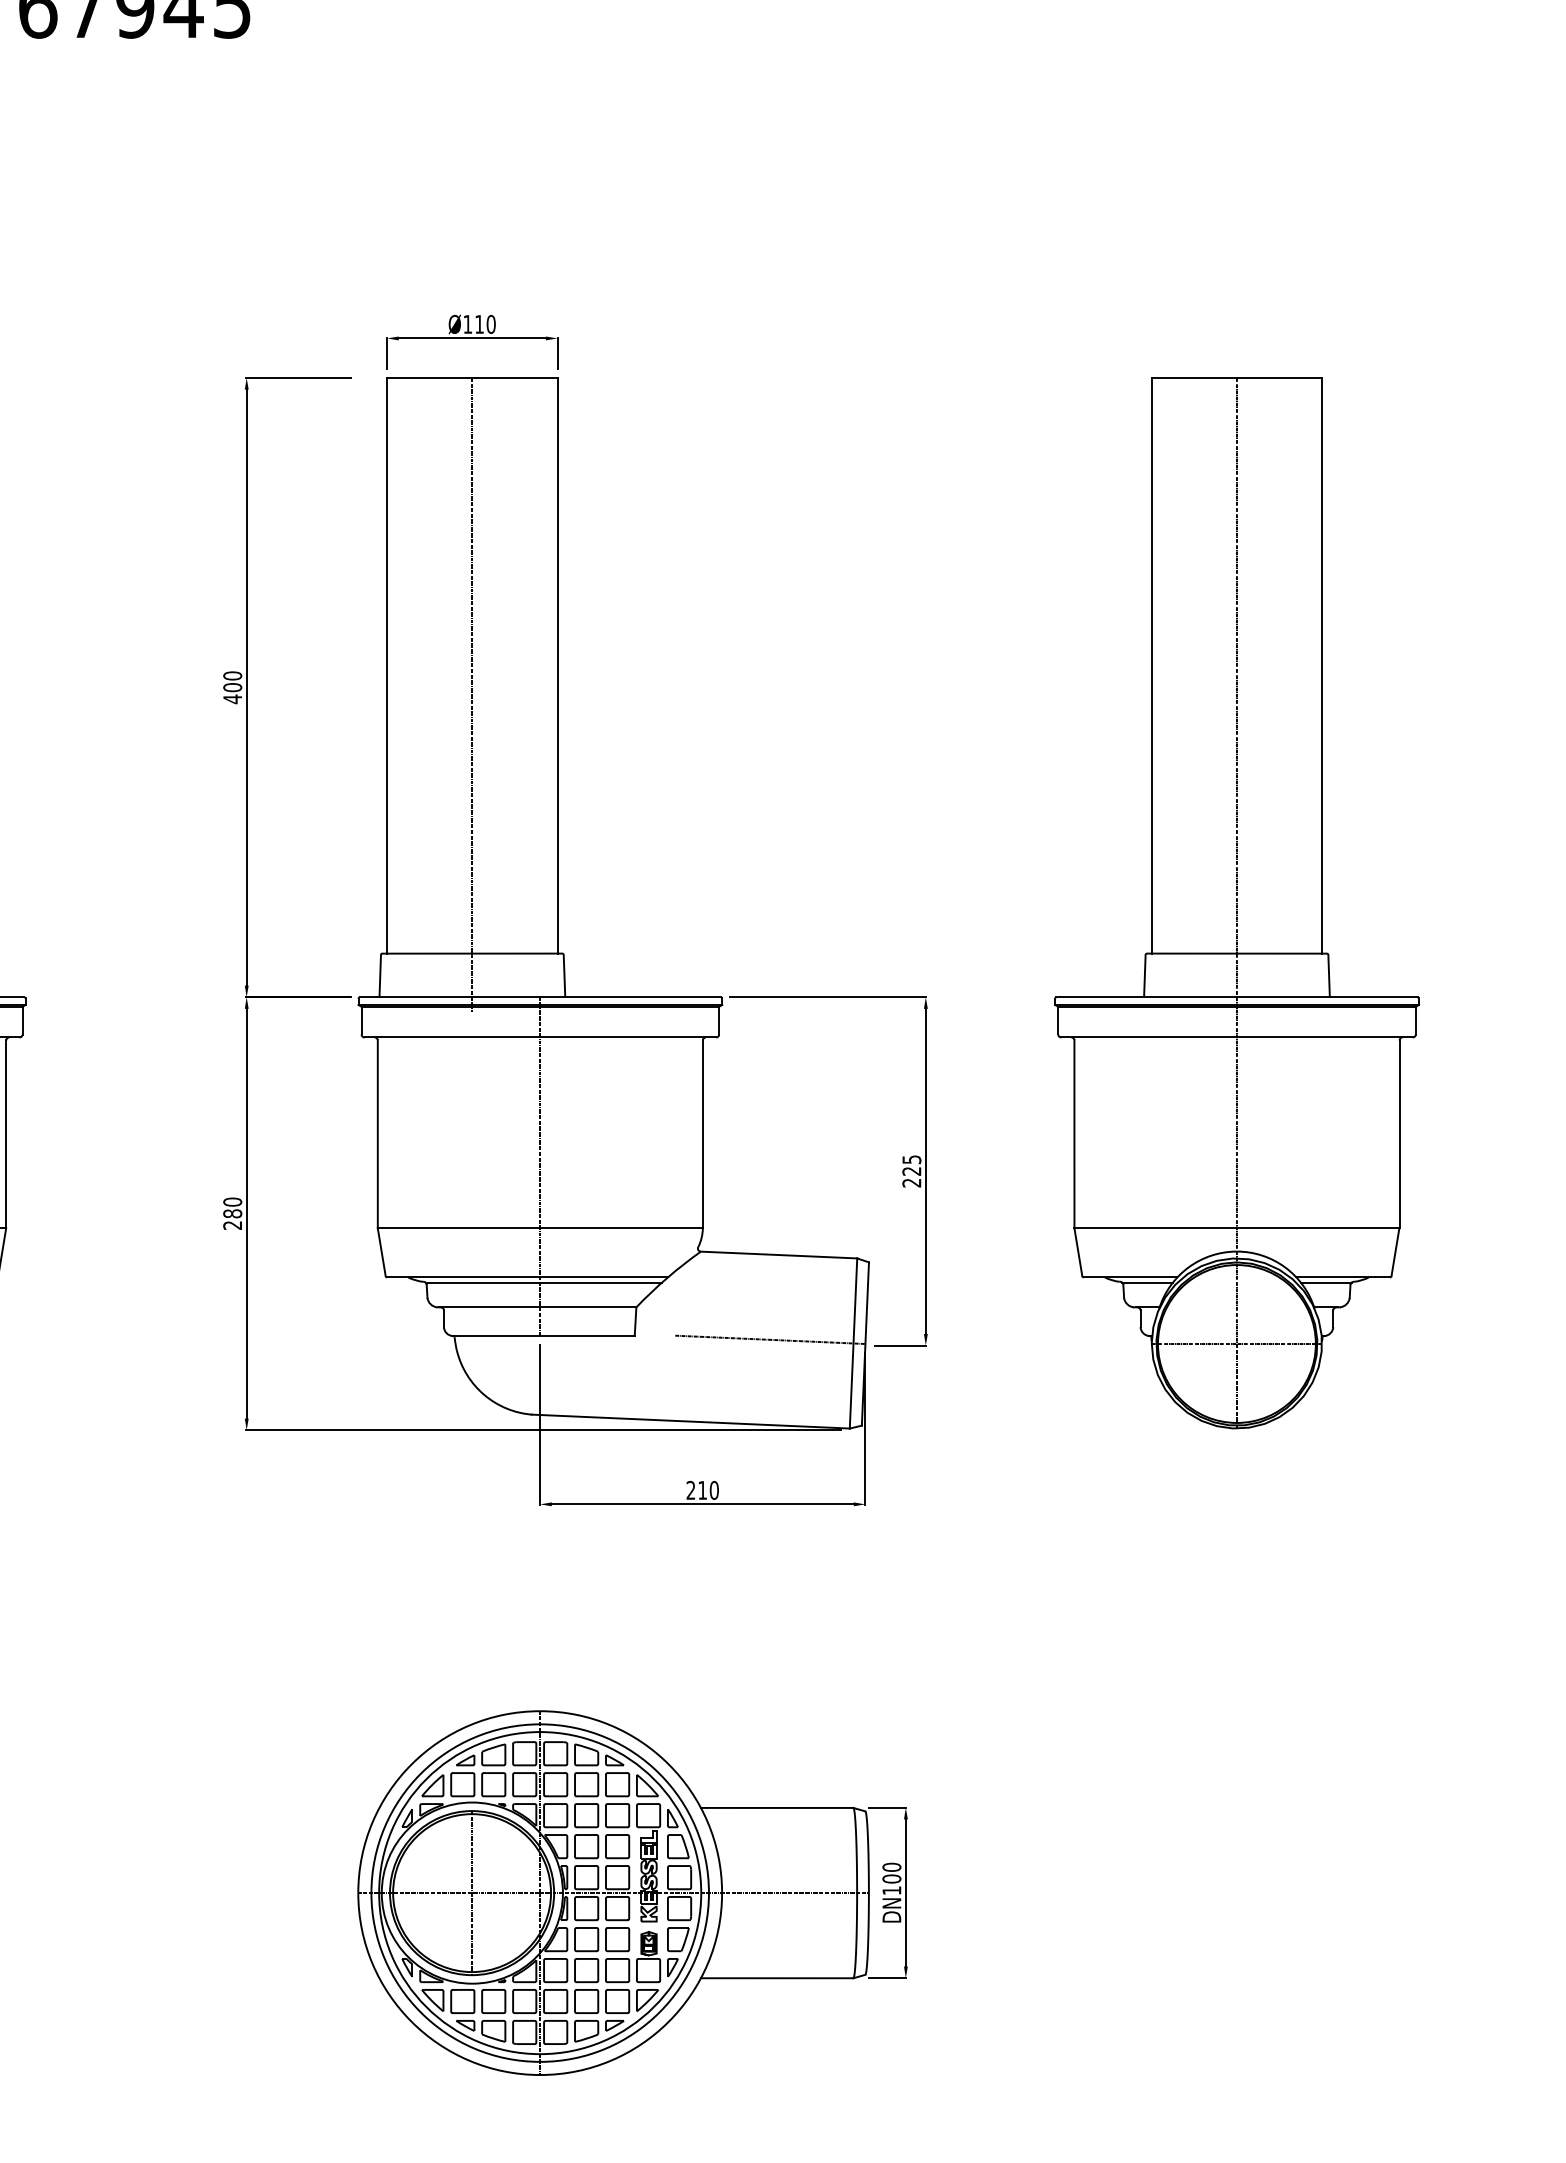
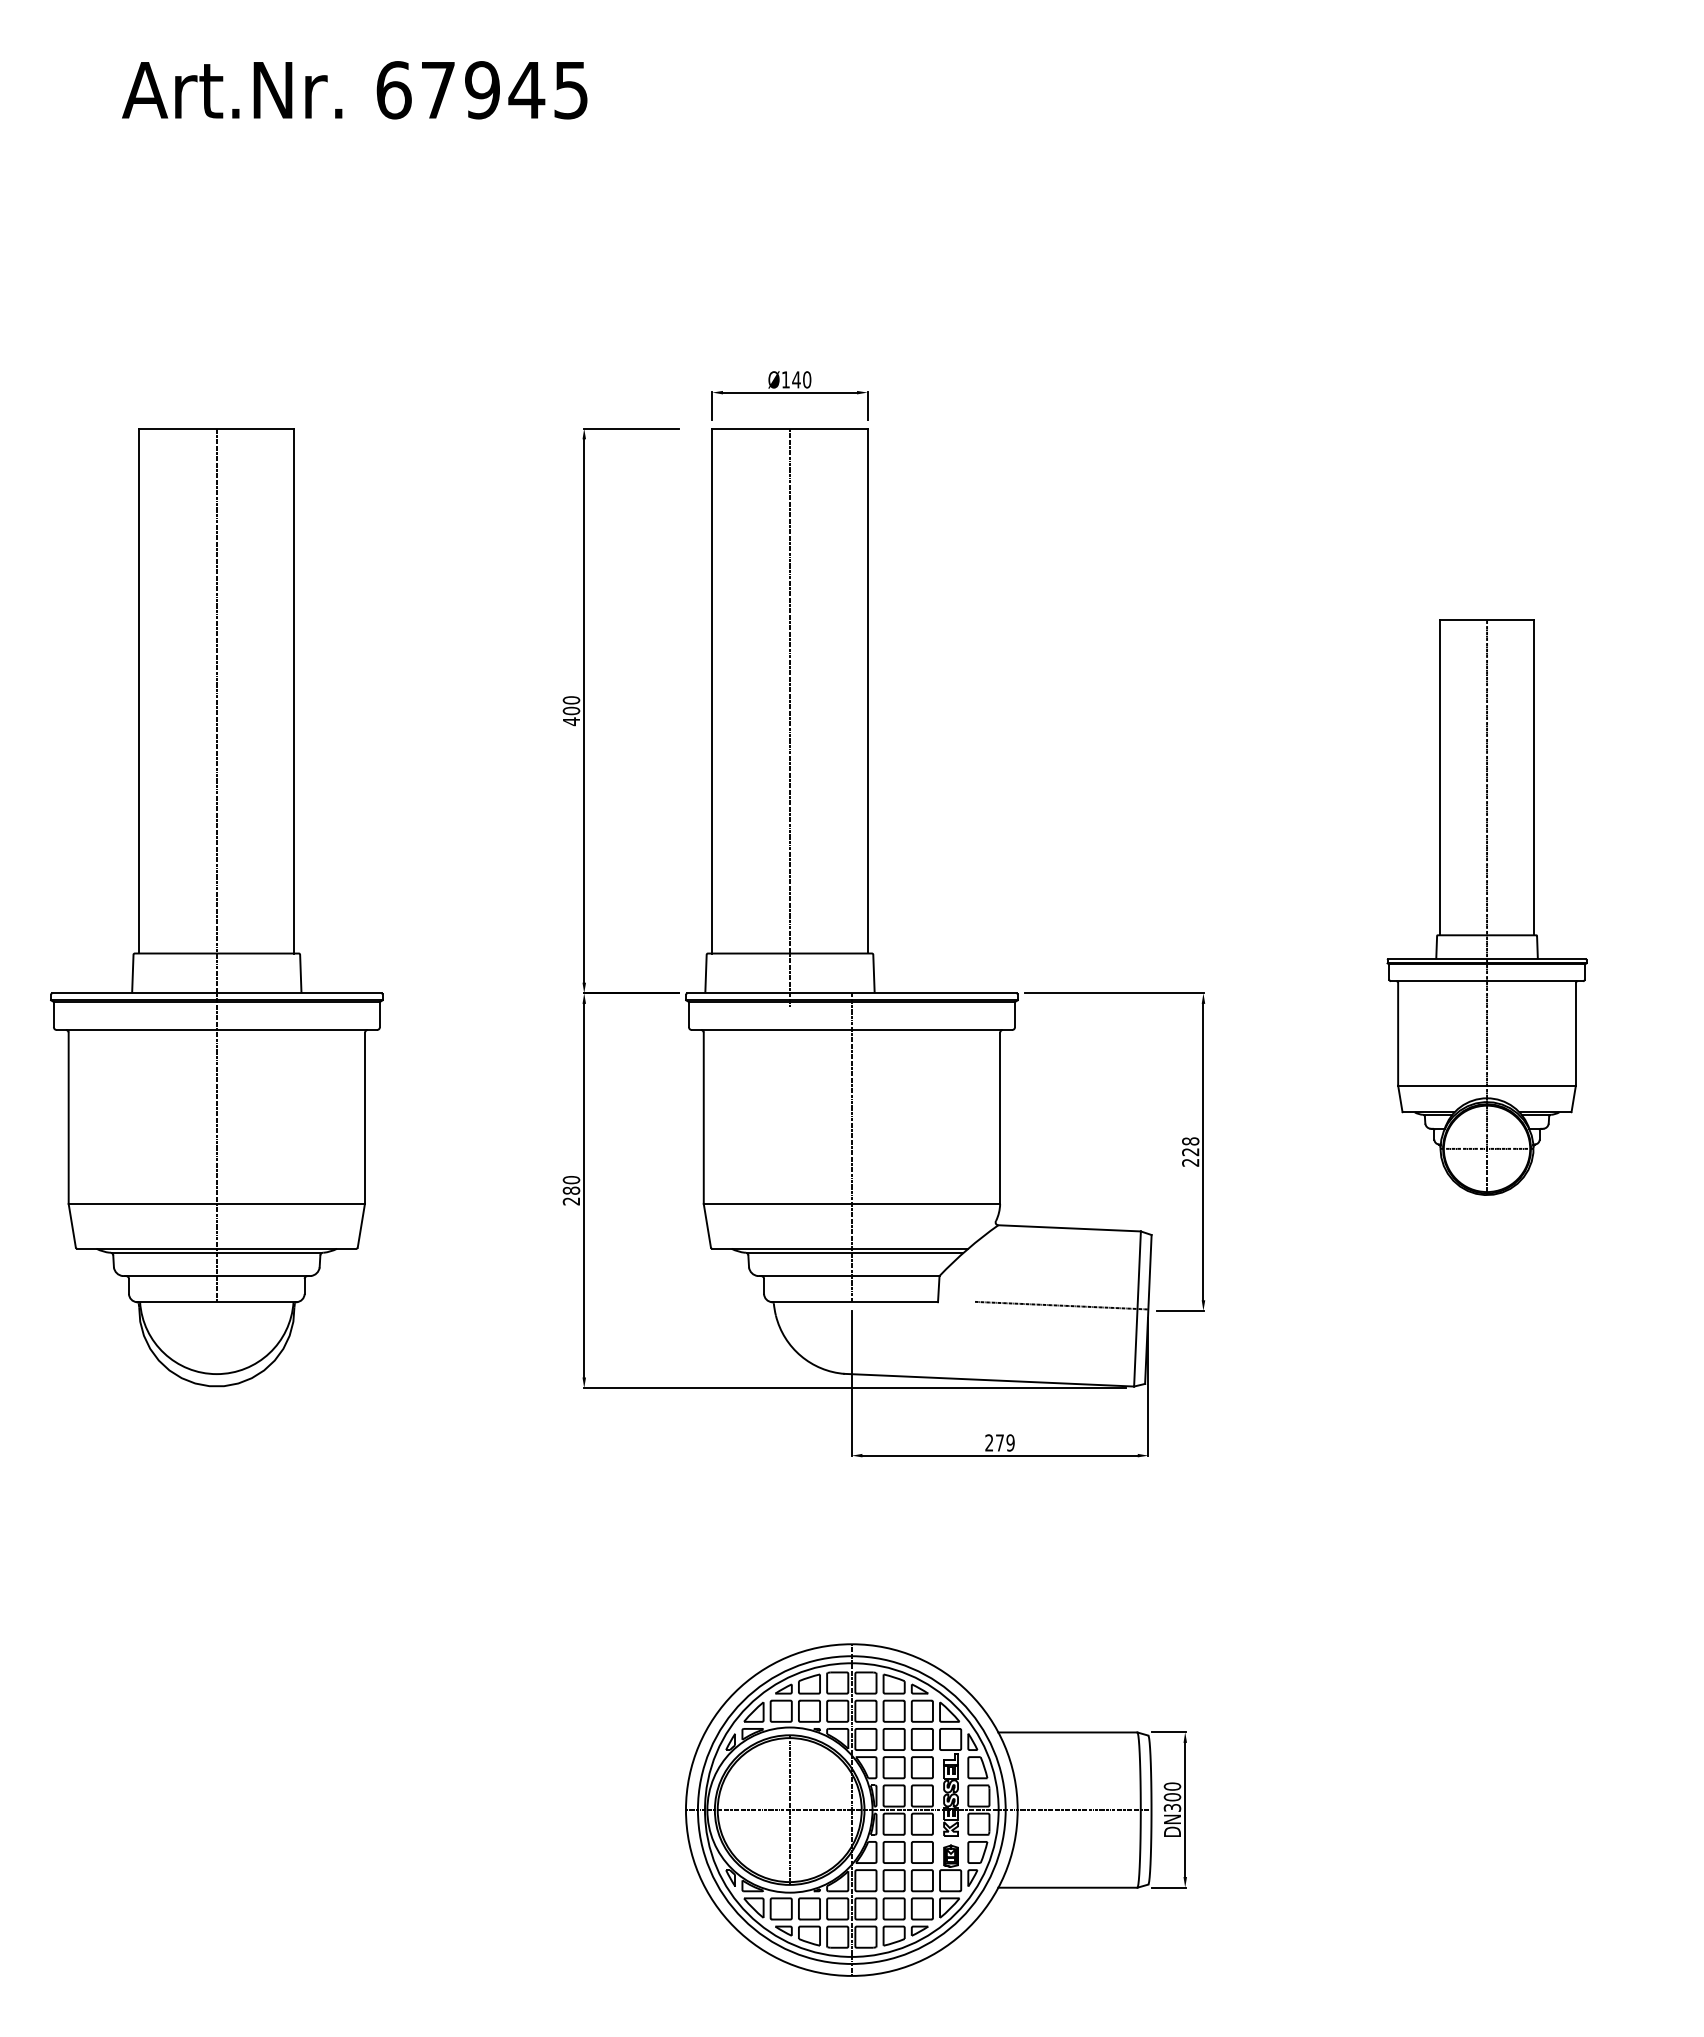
text: (479, 324) -> (796, 379), Ø110 -> Ø140
part: (1236, 903) -> (1486, 907), size x0.6
text: (911, 1159) -> (1190, 1141), 225 -> 228
text: (708, 1489) -> (1005, 1442), 210 -> 279
text: (891, 1890) -> (1172, 1807), DN100 -> DN300

